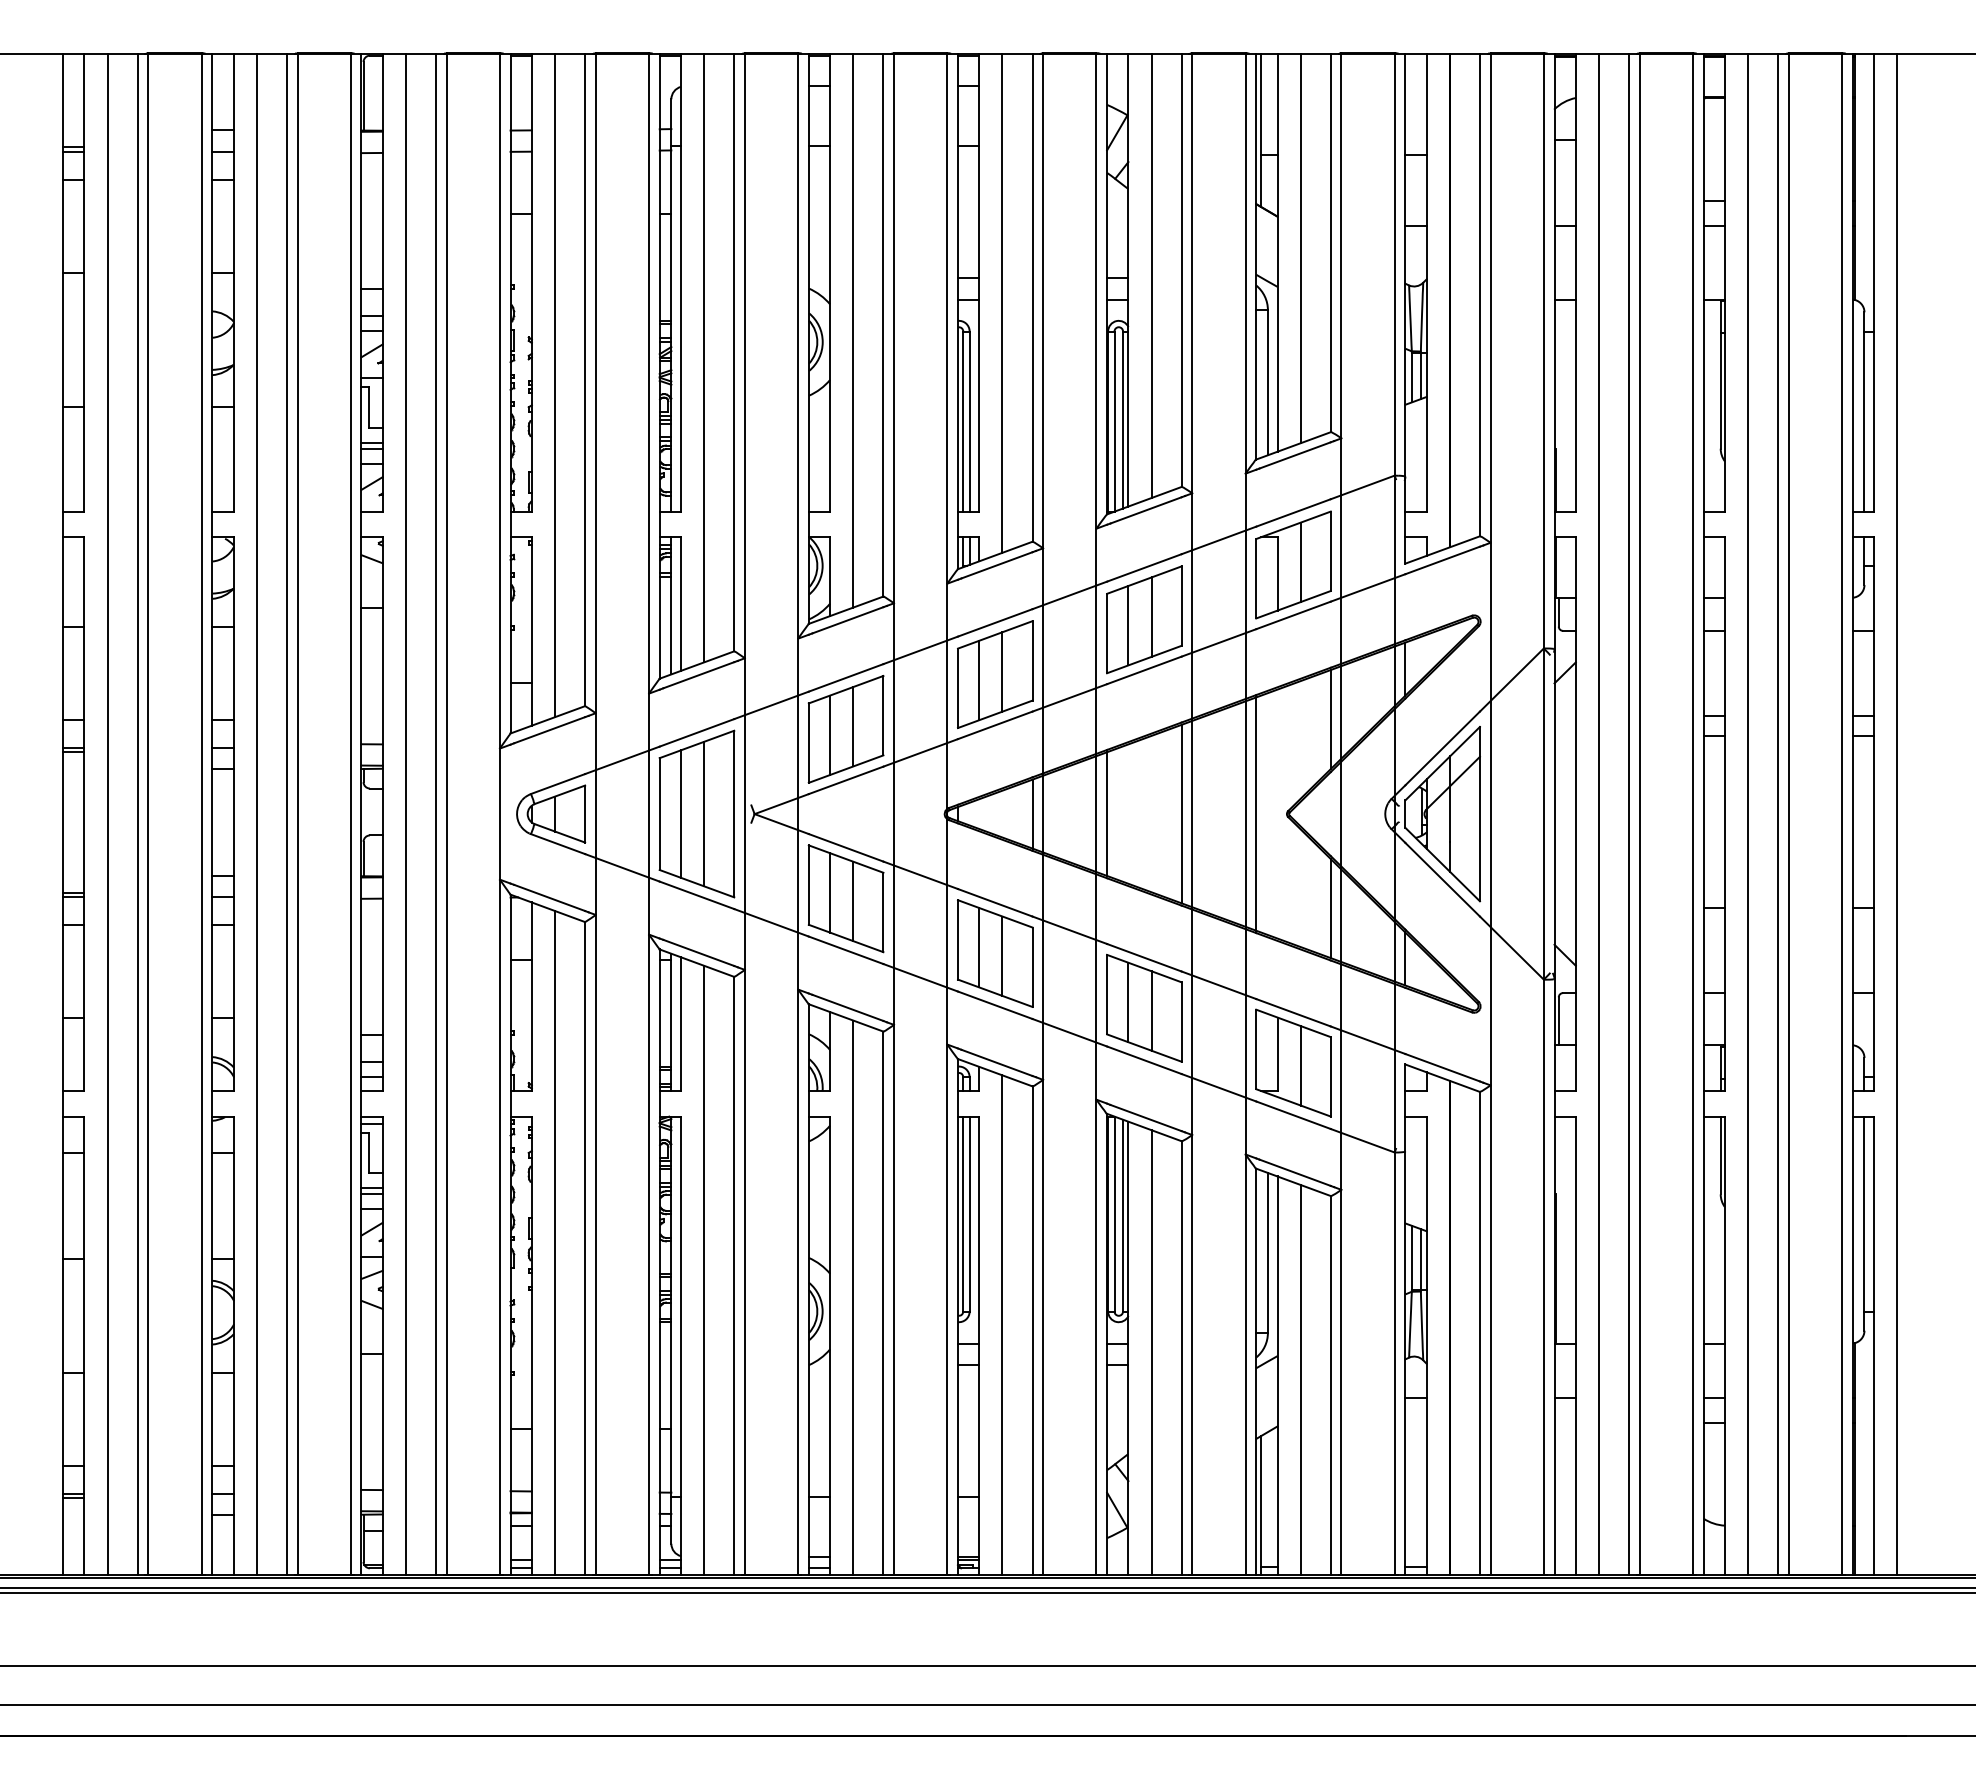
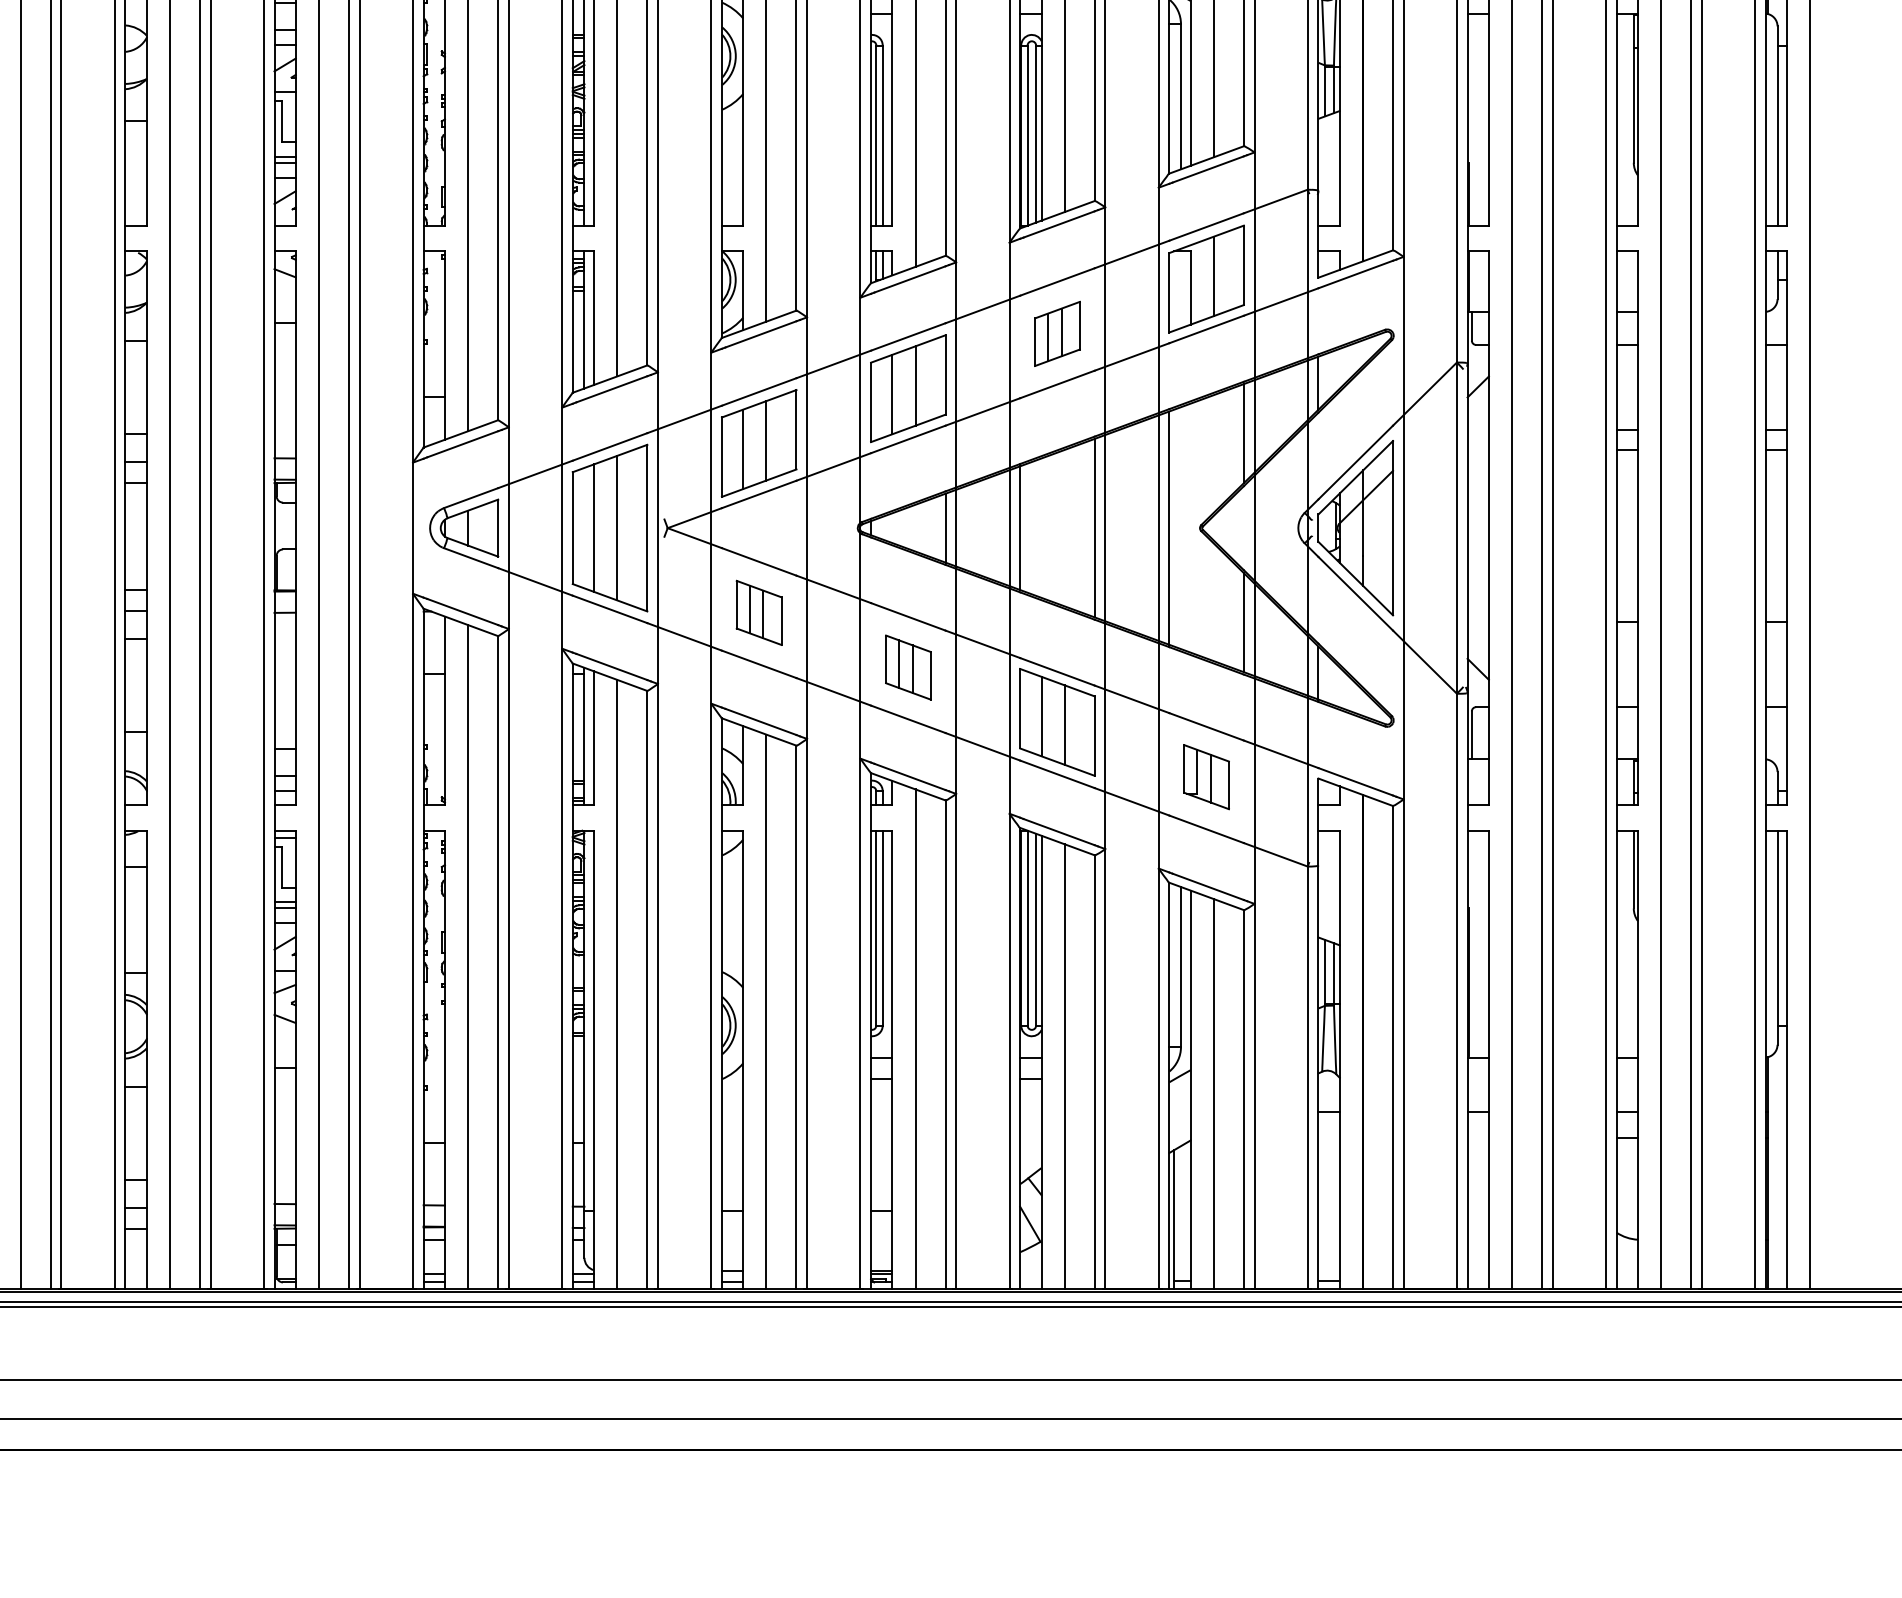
part: (1144, 619) -> (1057, 333), size x0.6
part: (845, 898) -> (758, 612), size x0.6
part: (995, 953) -> (908, 667), size x0.6
part: (1293, 1062) -> (1206, 776), size x0.6

